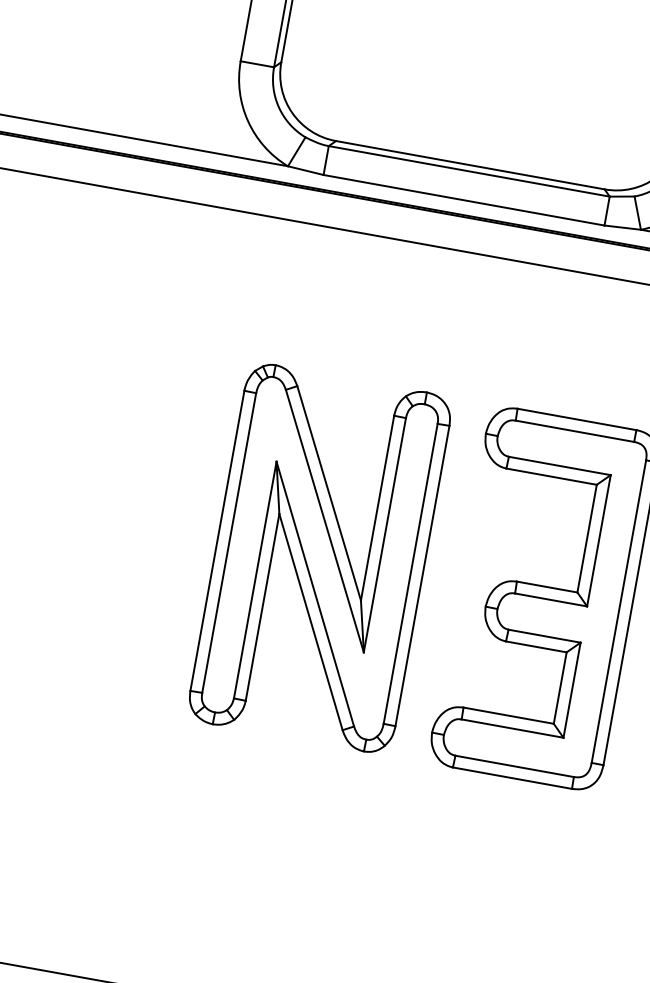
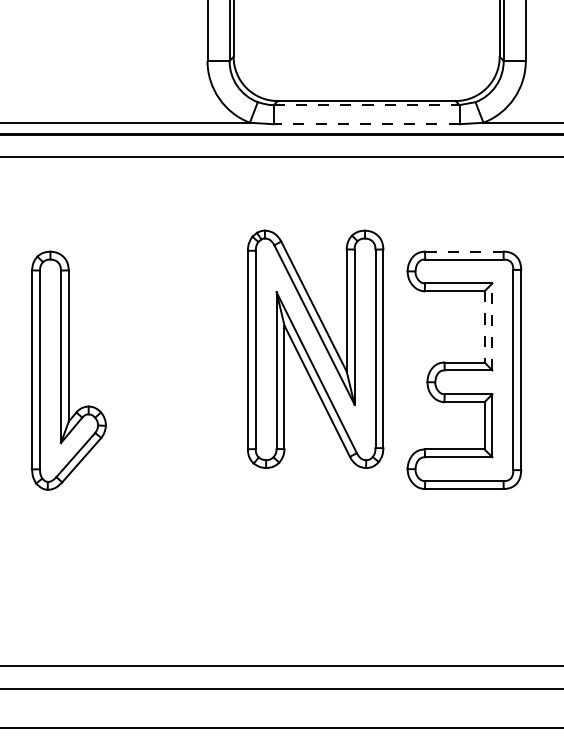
line: (468, 171) -> (366, 105), solid -> dashed
line: (463, 200) -> (366, 124), solid -> dashed
line: (575, 418) -> (463, 251), solid -> dashed
line: (587, 538) -> (484, 326), solid -> dashed
line: (599, 540) -> (492, 326), solid -> dashed
part: (320, 557) -> (315, 348), moved

